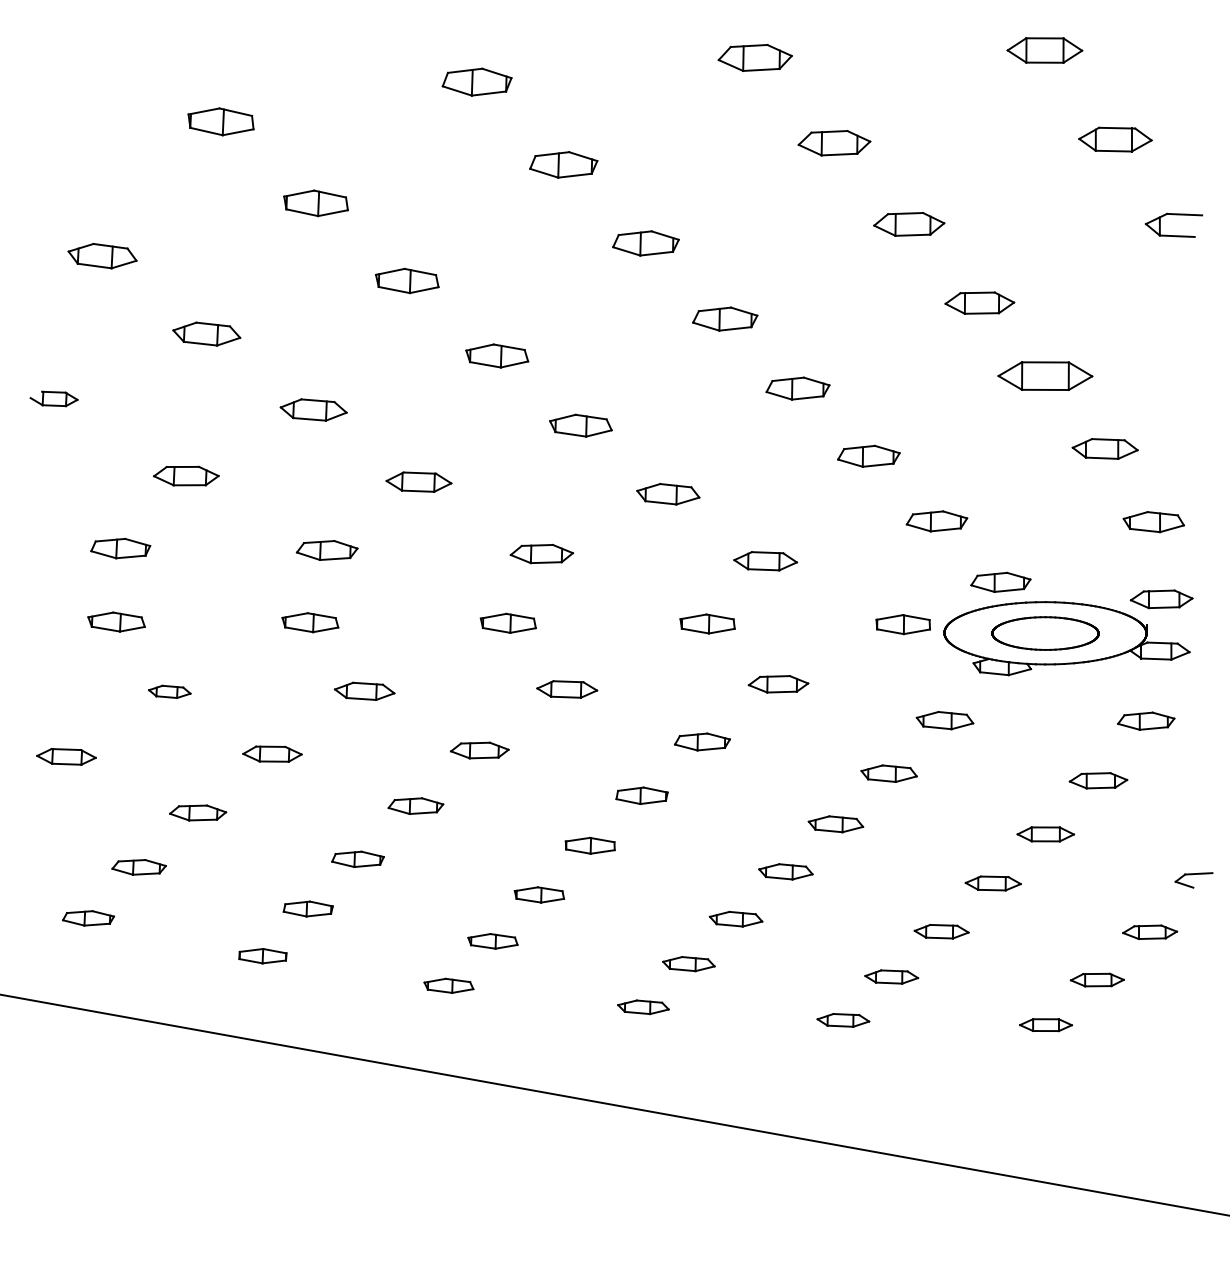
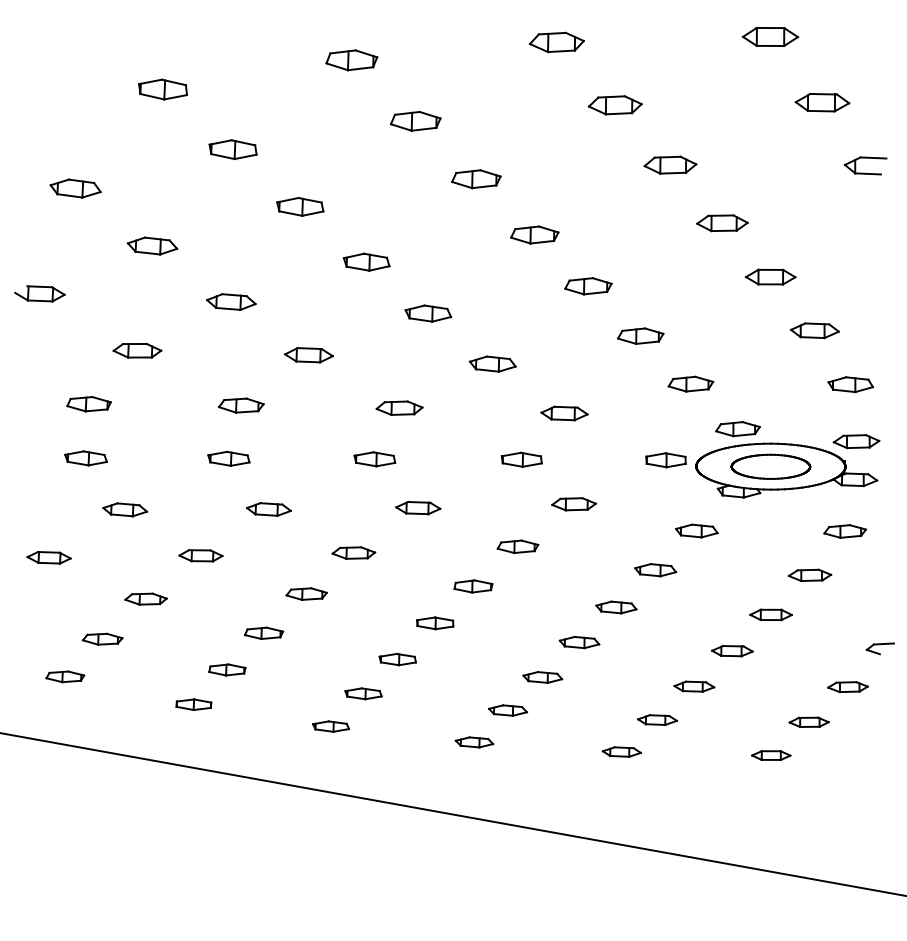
part: (1044, 376) -> (770, 277), size x0.71
part: (53, 398) -> (39, 293), size x1.43
part: (169, 691) -> (125, 509), size x1.43

